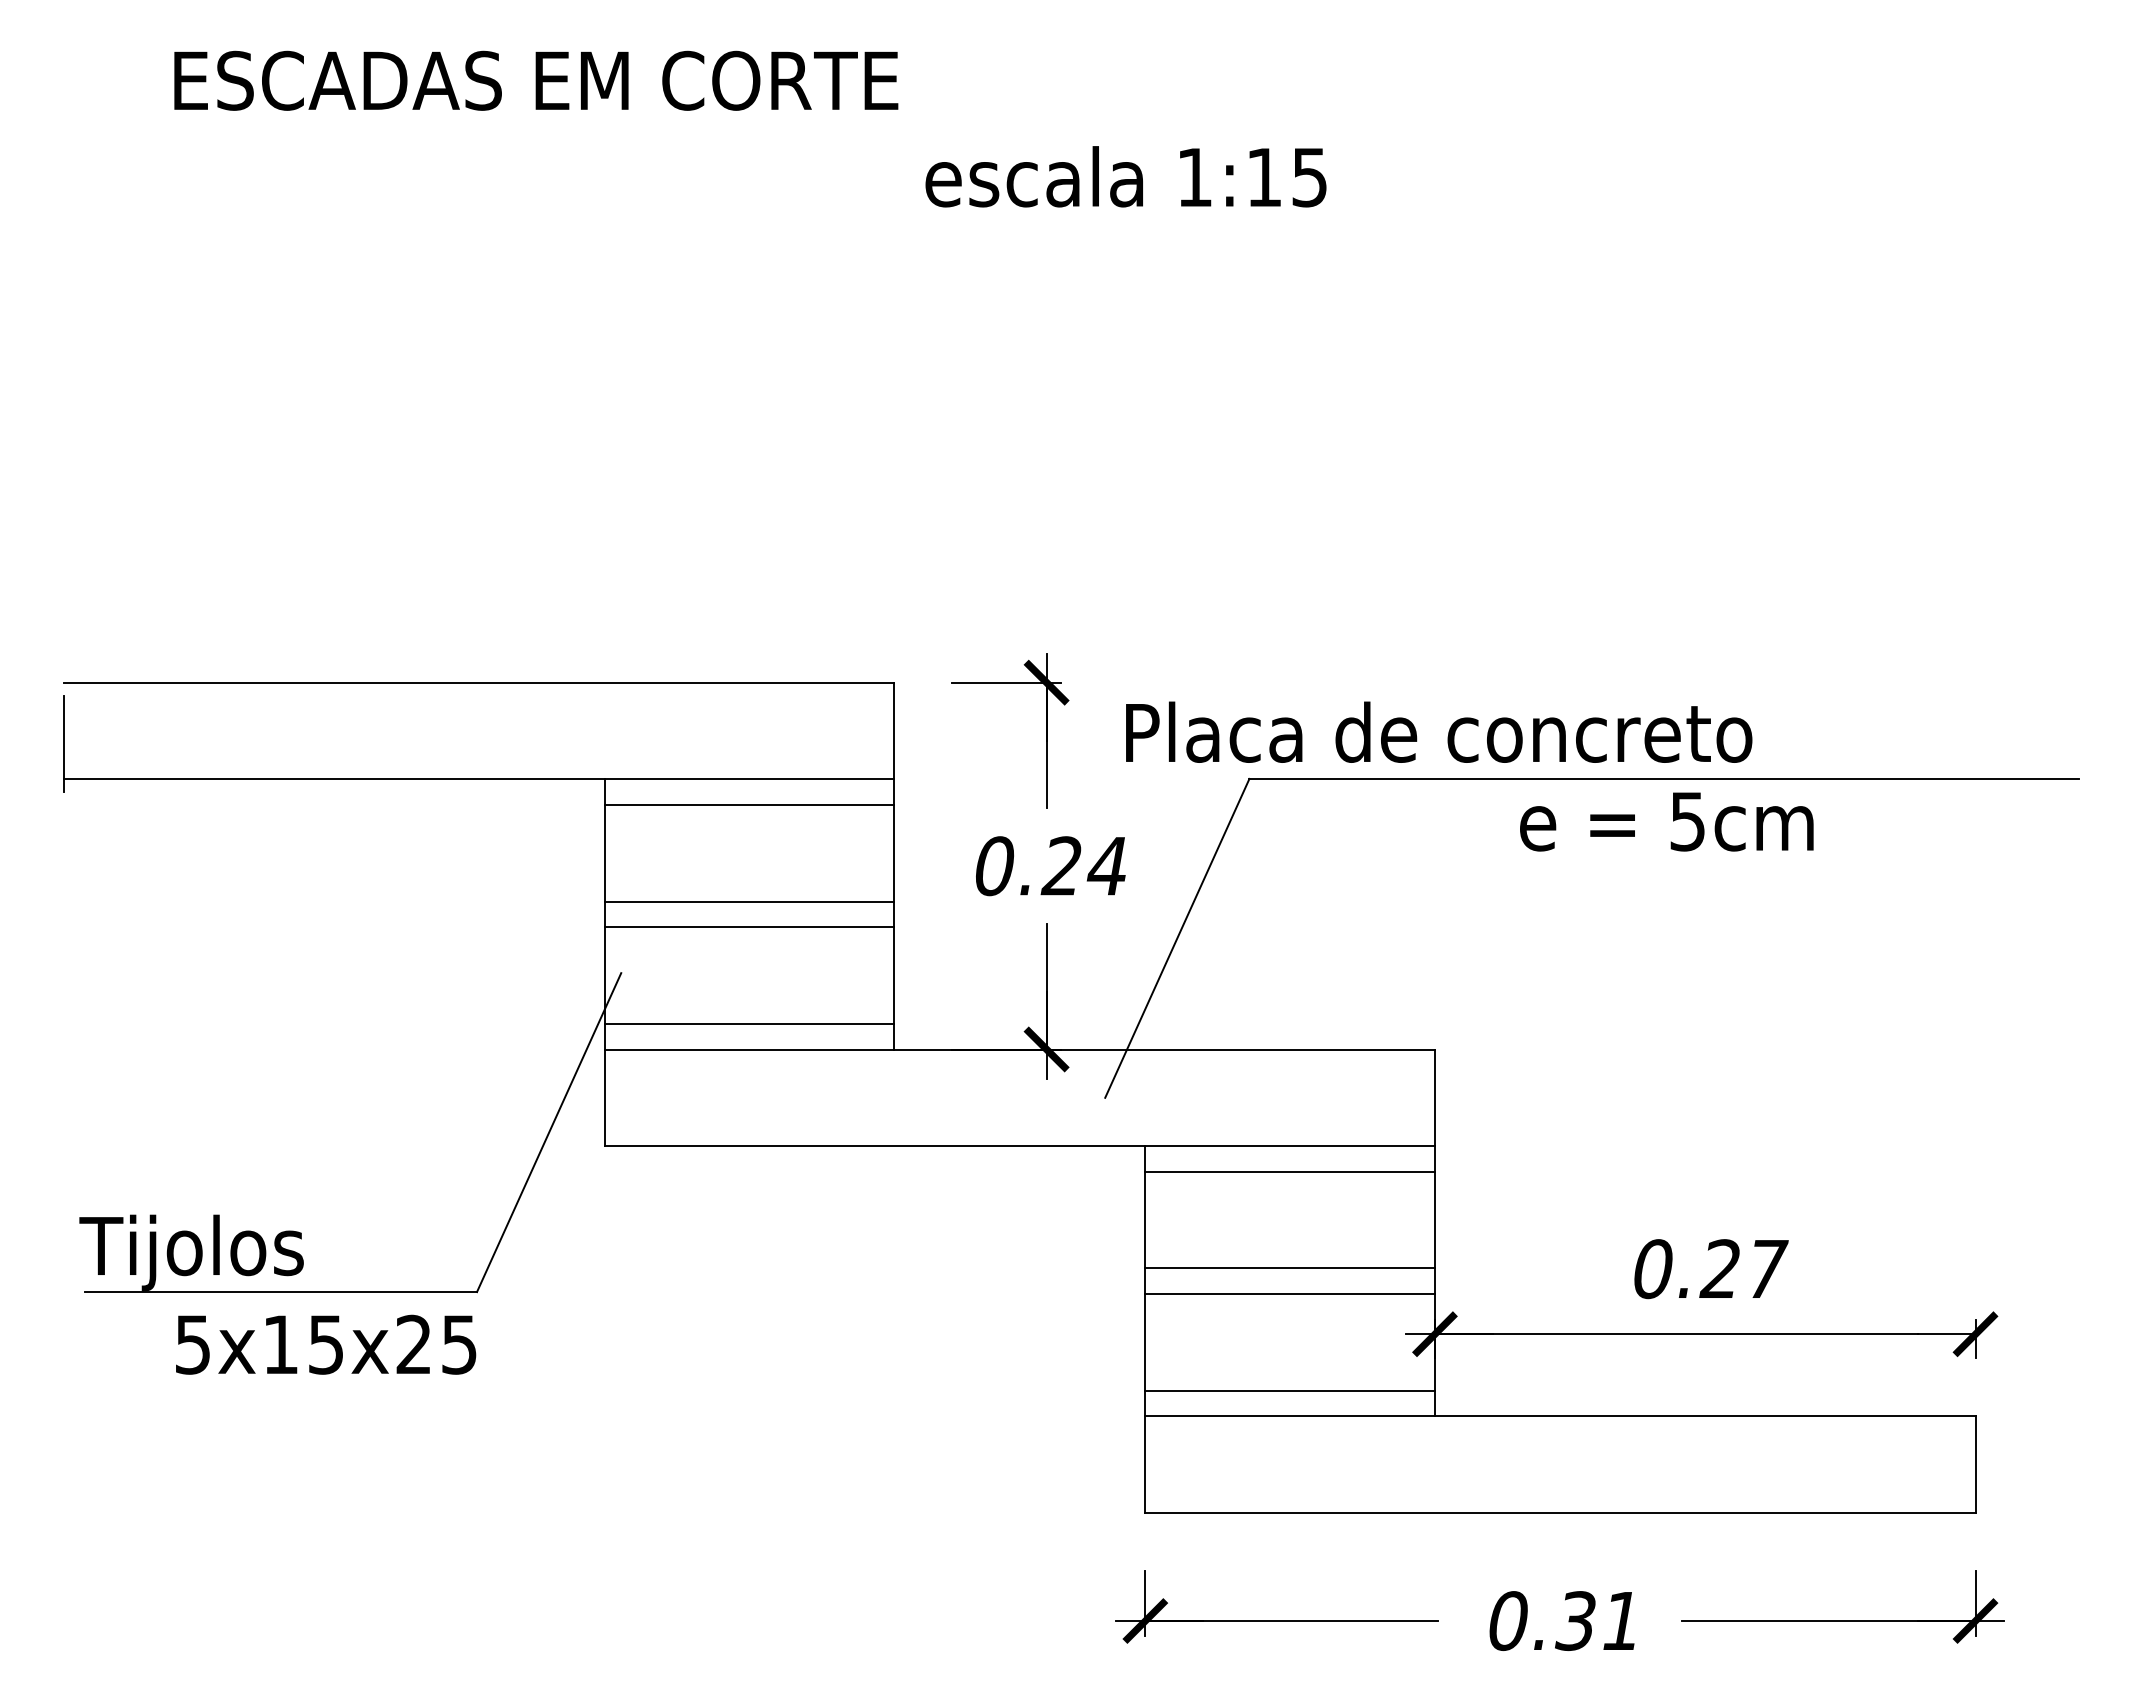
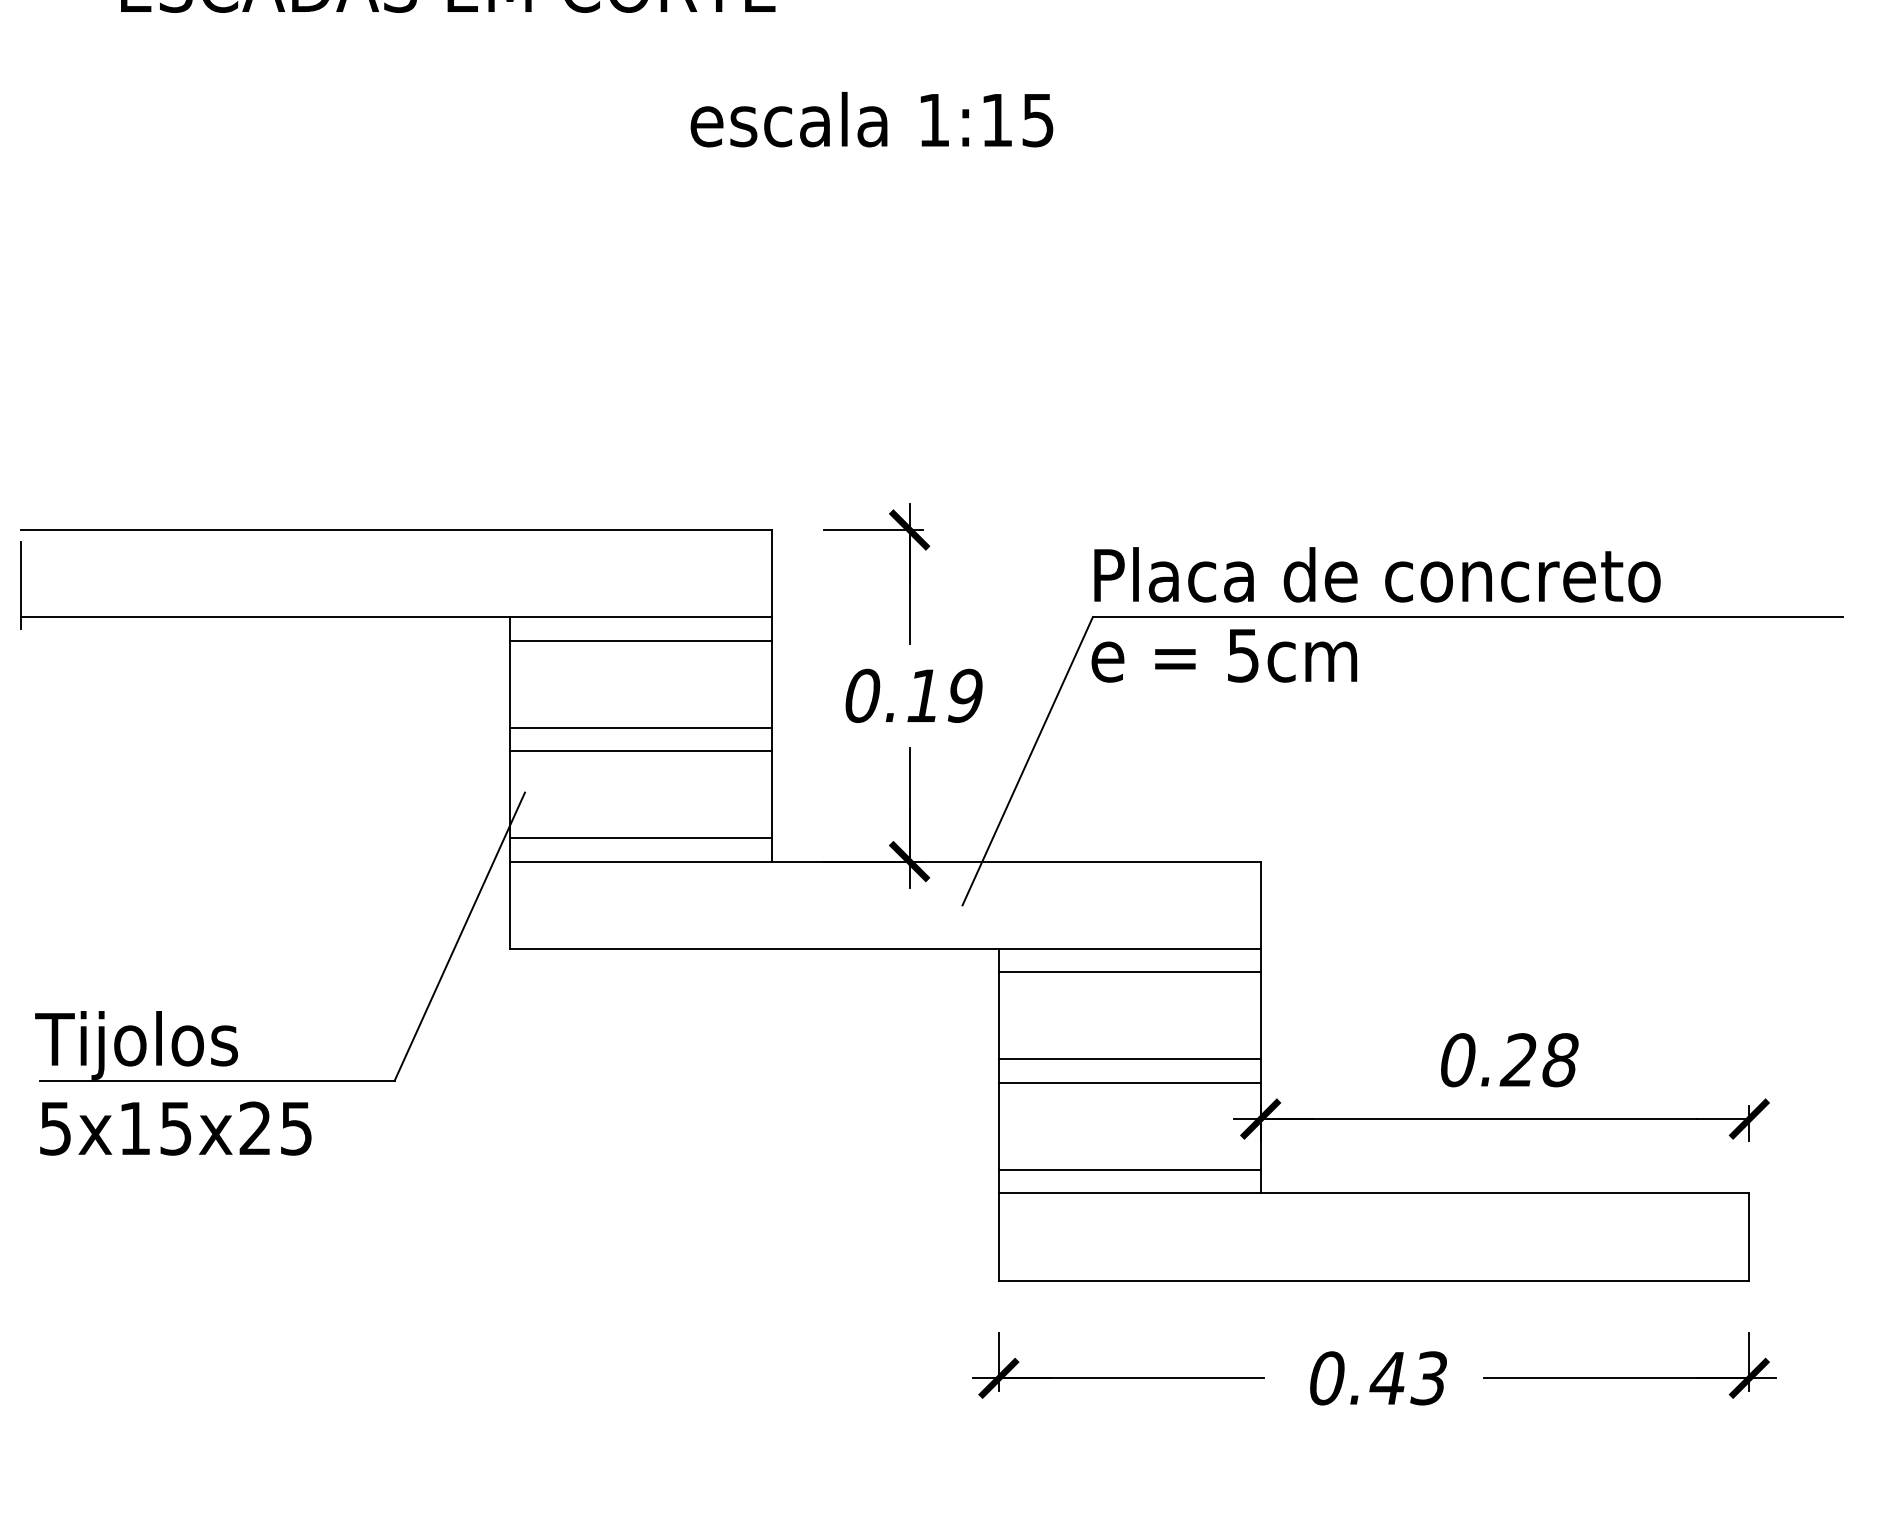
text: (1125, 176) -> (871, 119), moved
text: (1439, 731) -> (1377, 574), moved
text: (1666, 821) -> (1224, 655), moved
text: (1083, 866) -> (942, 696), 0.24 -> 0.19
text: (1767, 1269) -> (1561, 1060), 0.27 -> 0.28
text: (326, 1344) -> (176, 1128), moved
text: (1597, 1621) -> (1407, 1378), 0.31 -> 0.43

